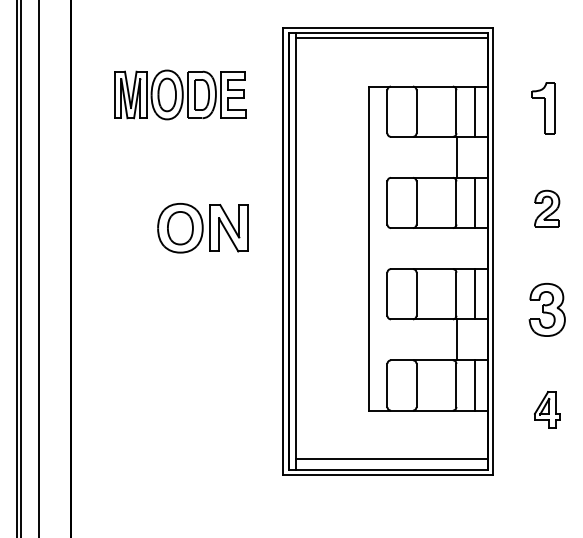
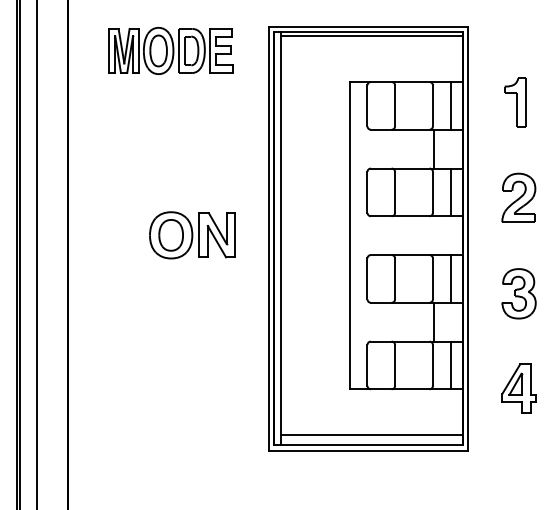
part: (179, 94) -> (170, 50), moved
part: (546, 208) -> (518, 197), size x1.43
part: (202, 228) -> (192, 235), moved
part: (546, 409) -> (518, 388), size x1.43

